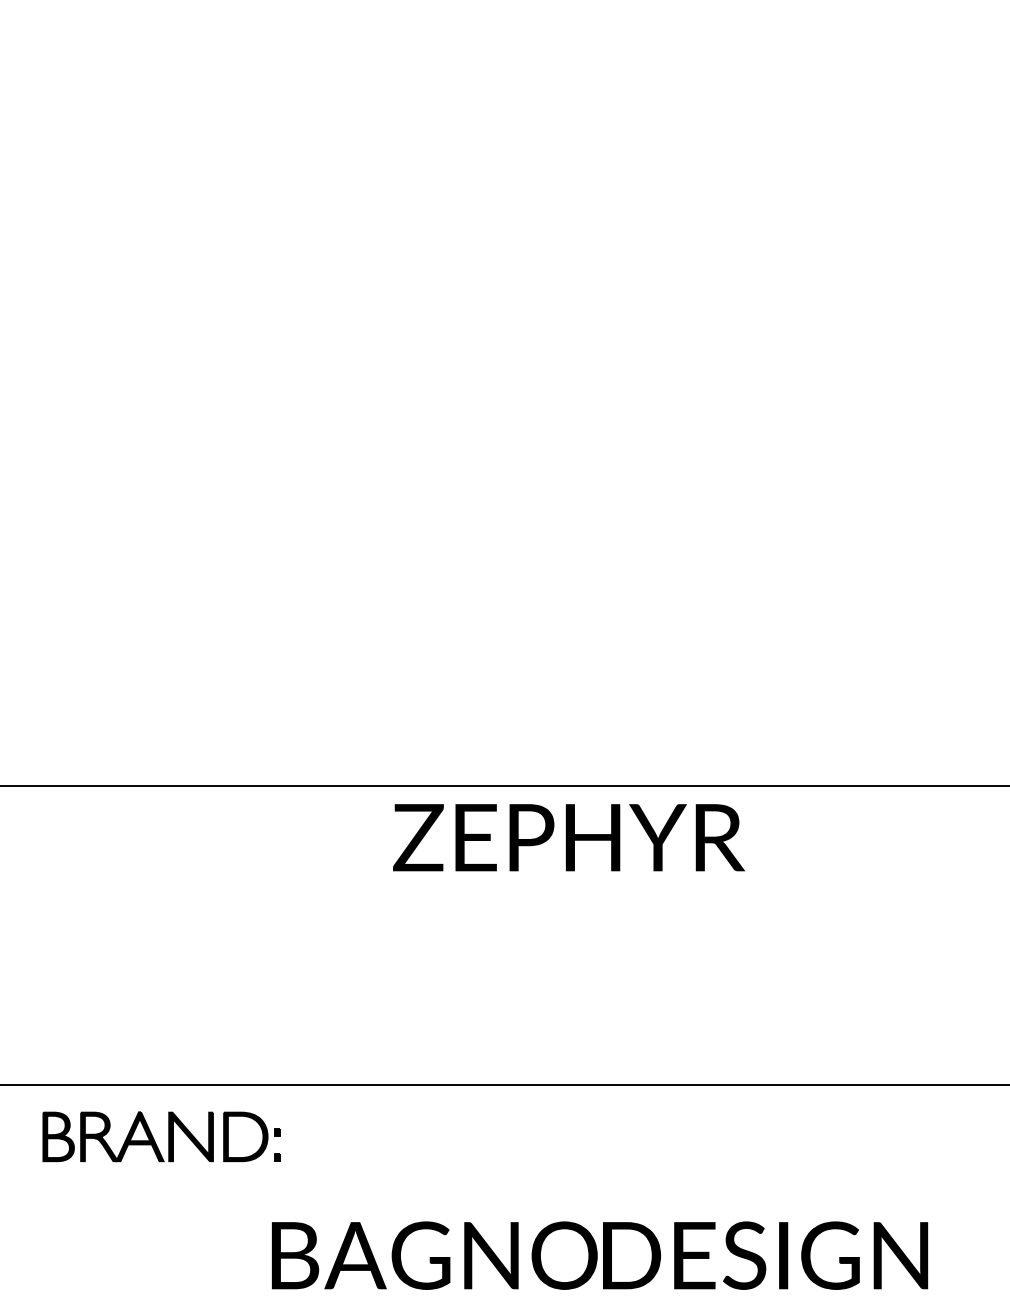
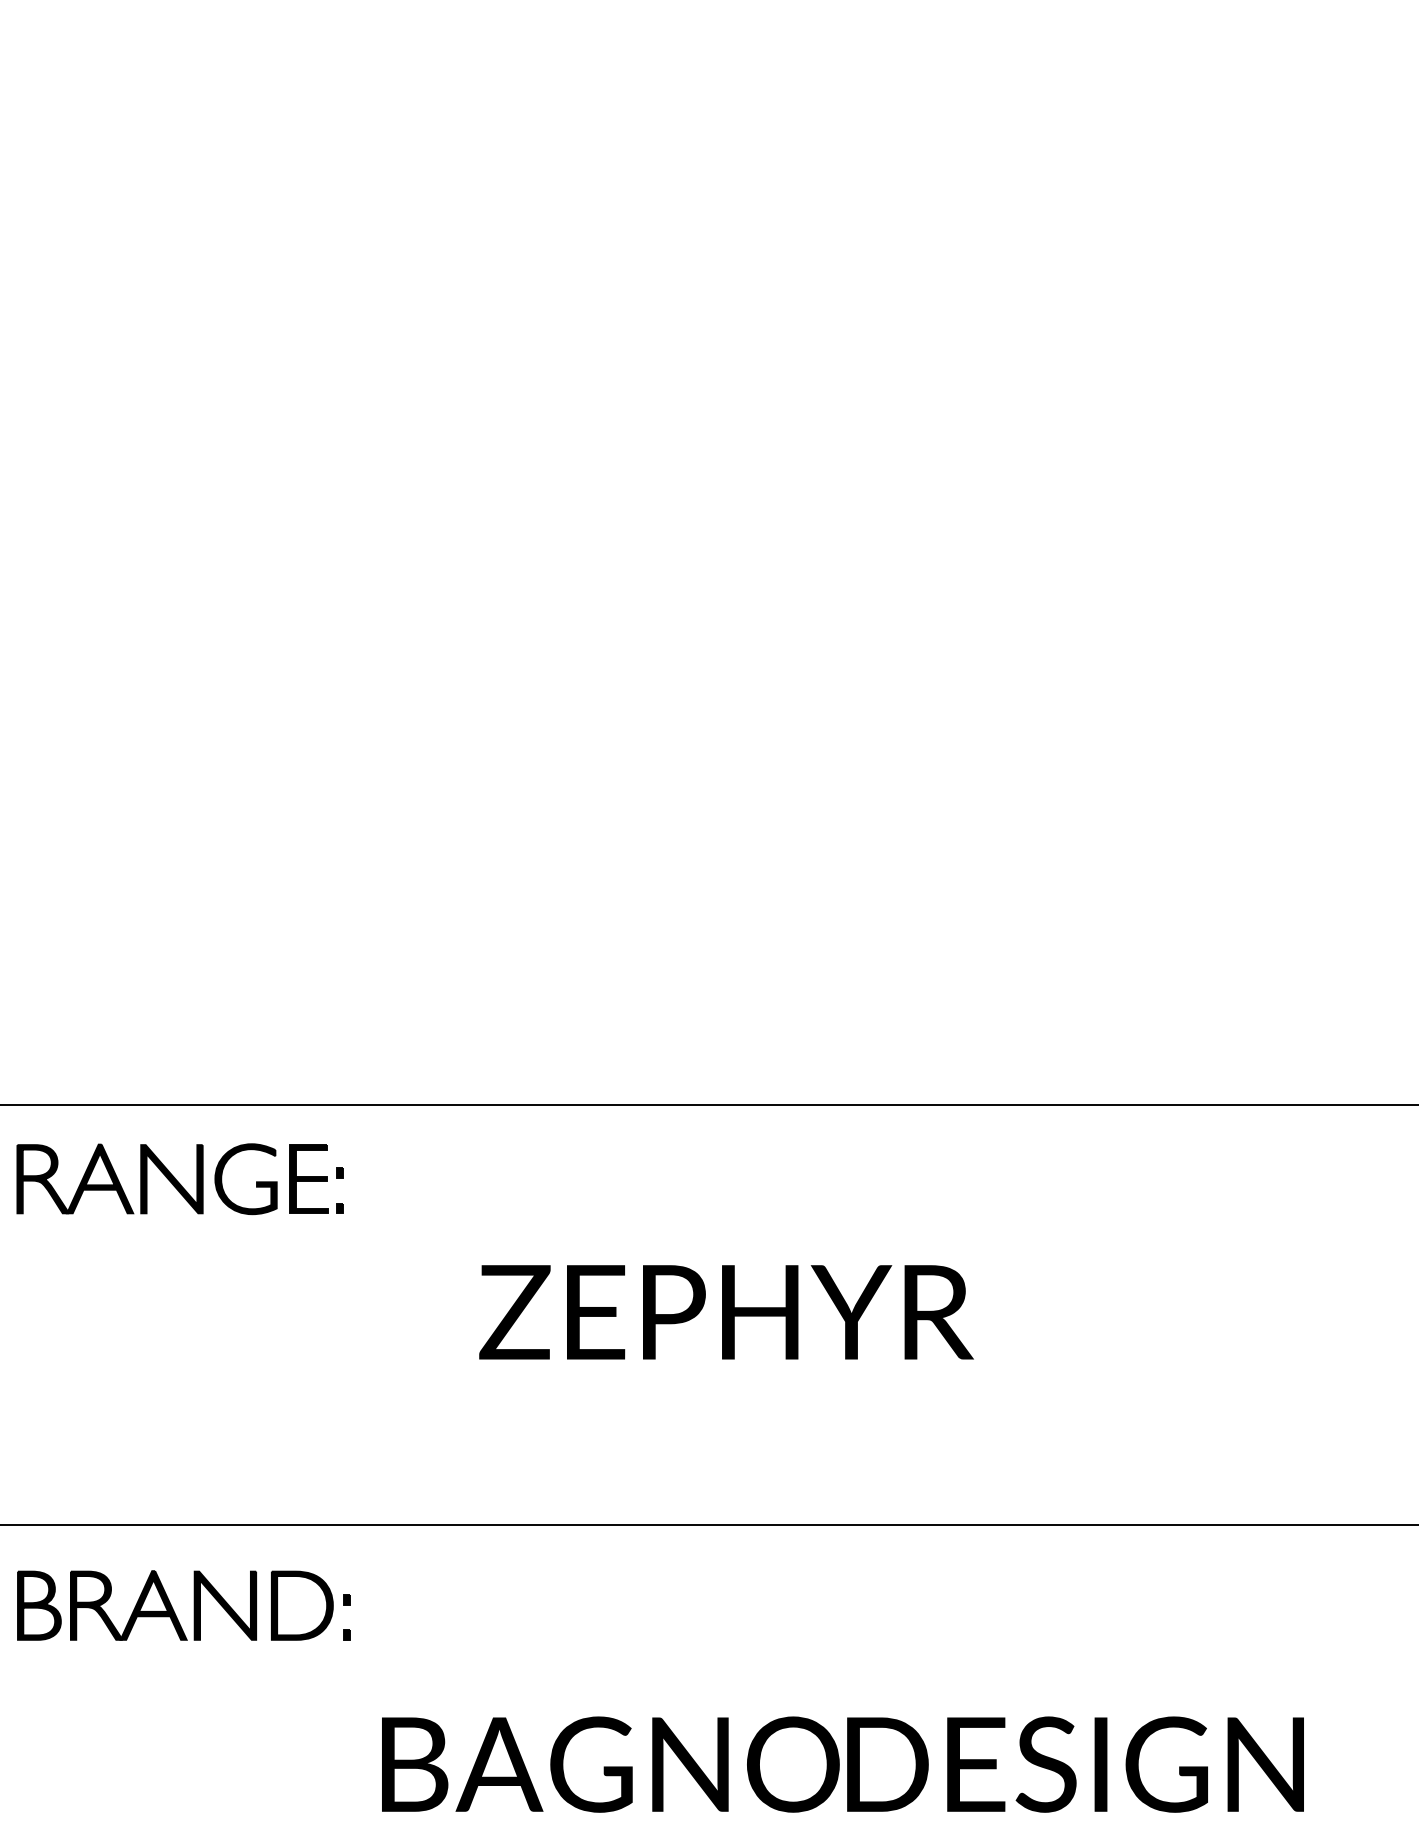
text: (569, 837) -> (726, 1312), moved
part: (127, 839) -> (179, 1179), added
part: (168, 1136) -> (193, 1605), moved

